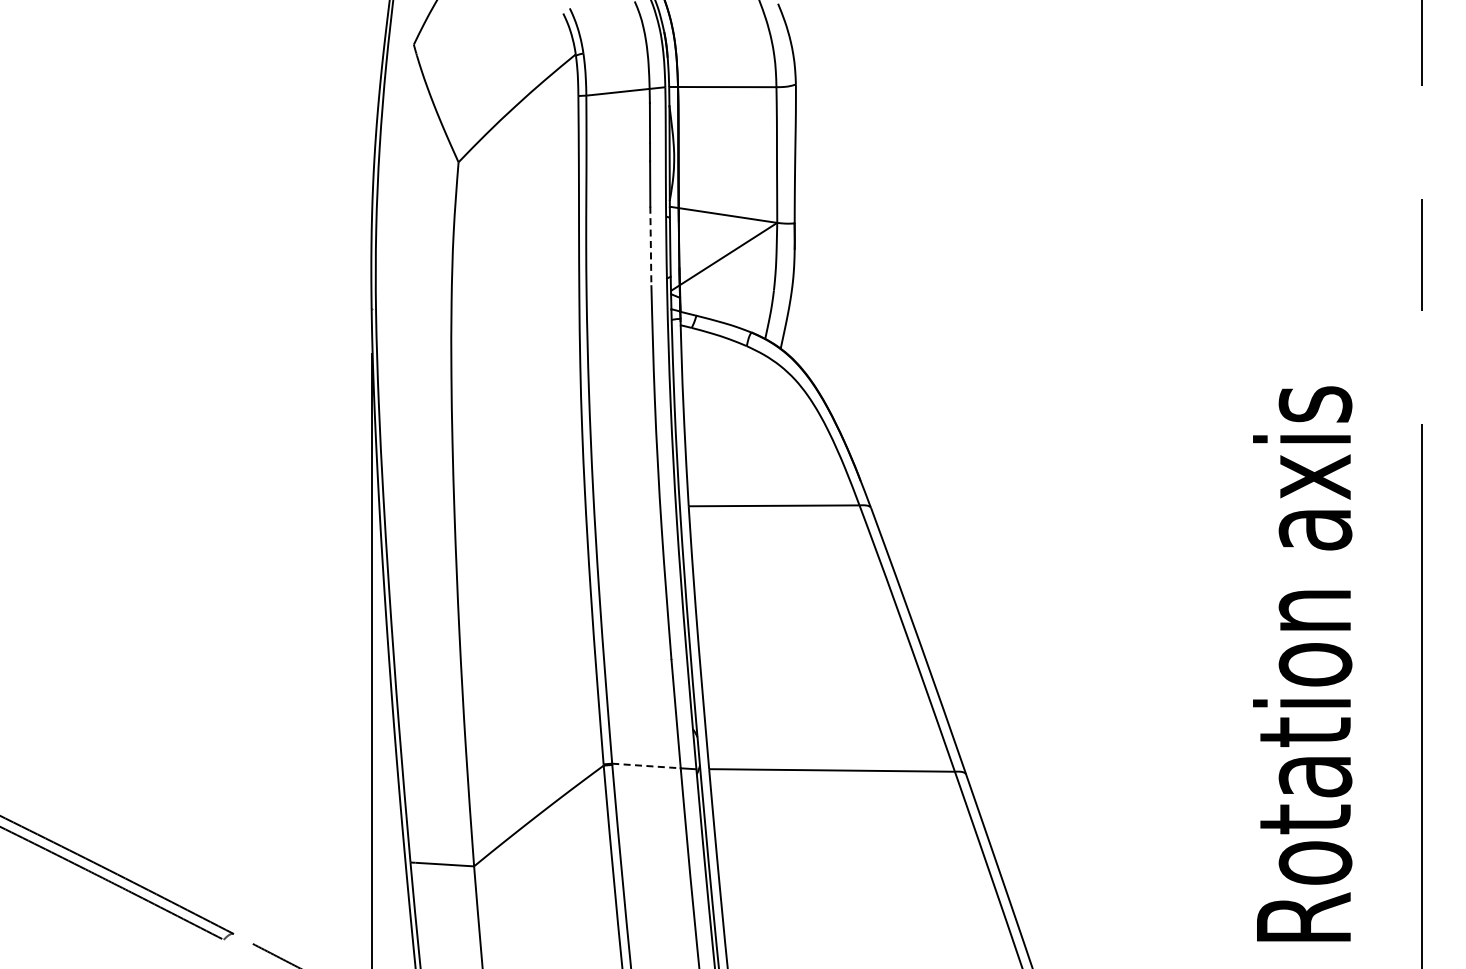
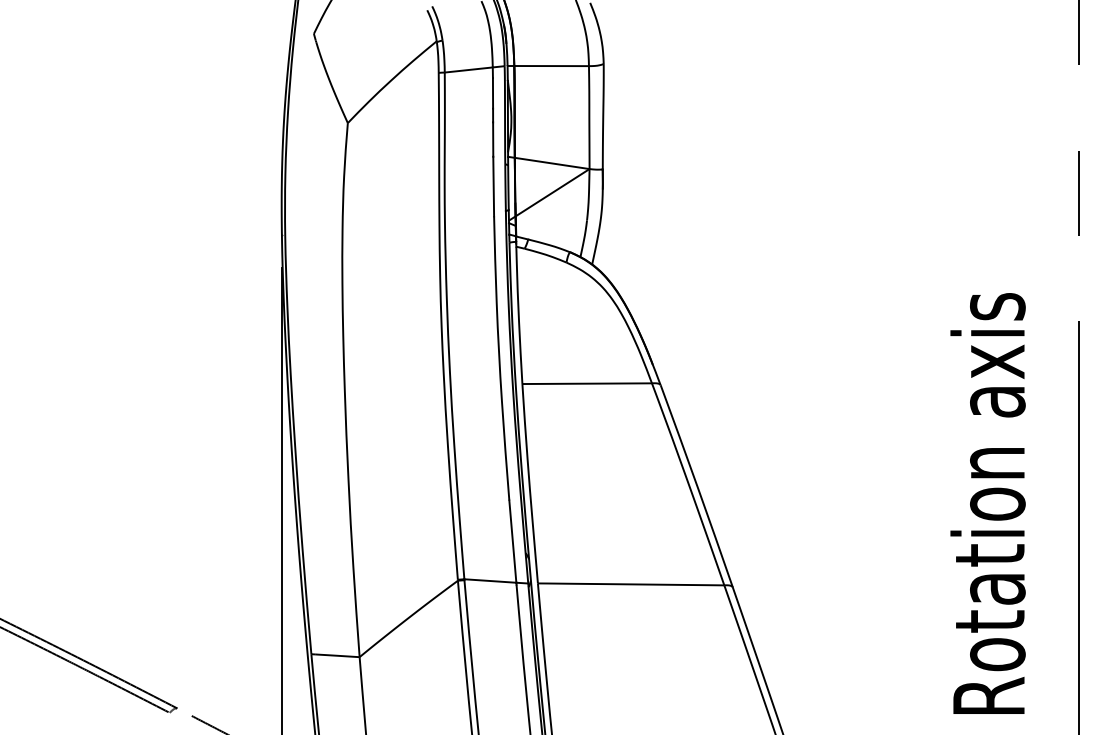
line: (650, 246) -> (493, 186), dashed -> solid
line: (646, 766) -> (490, 581), dashed -> solid

